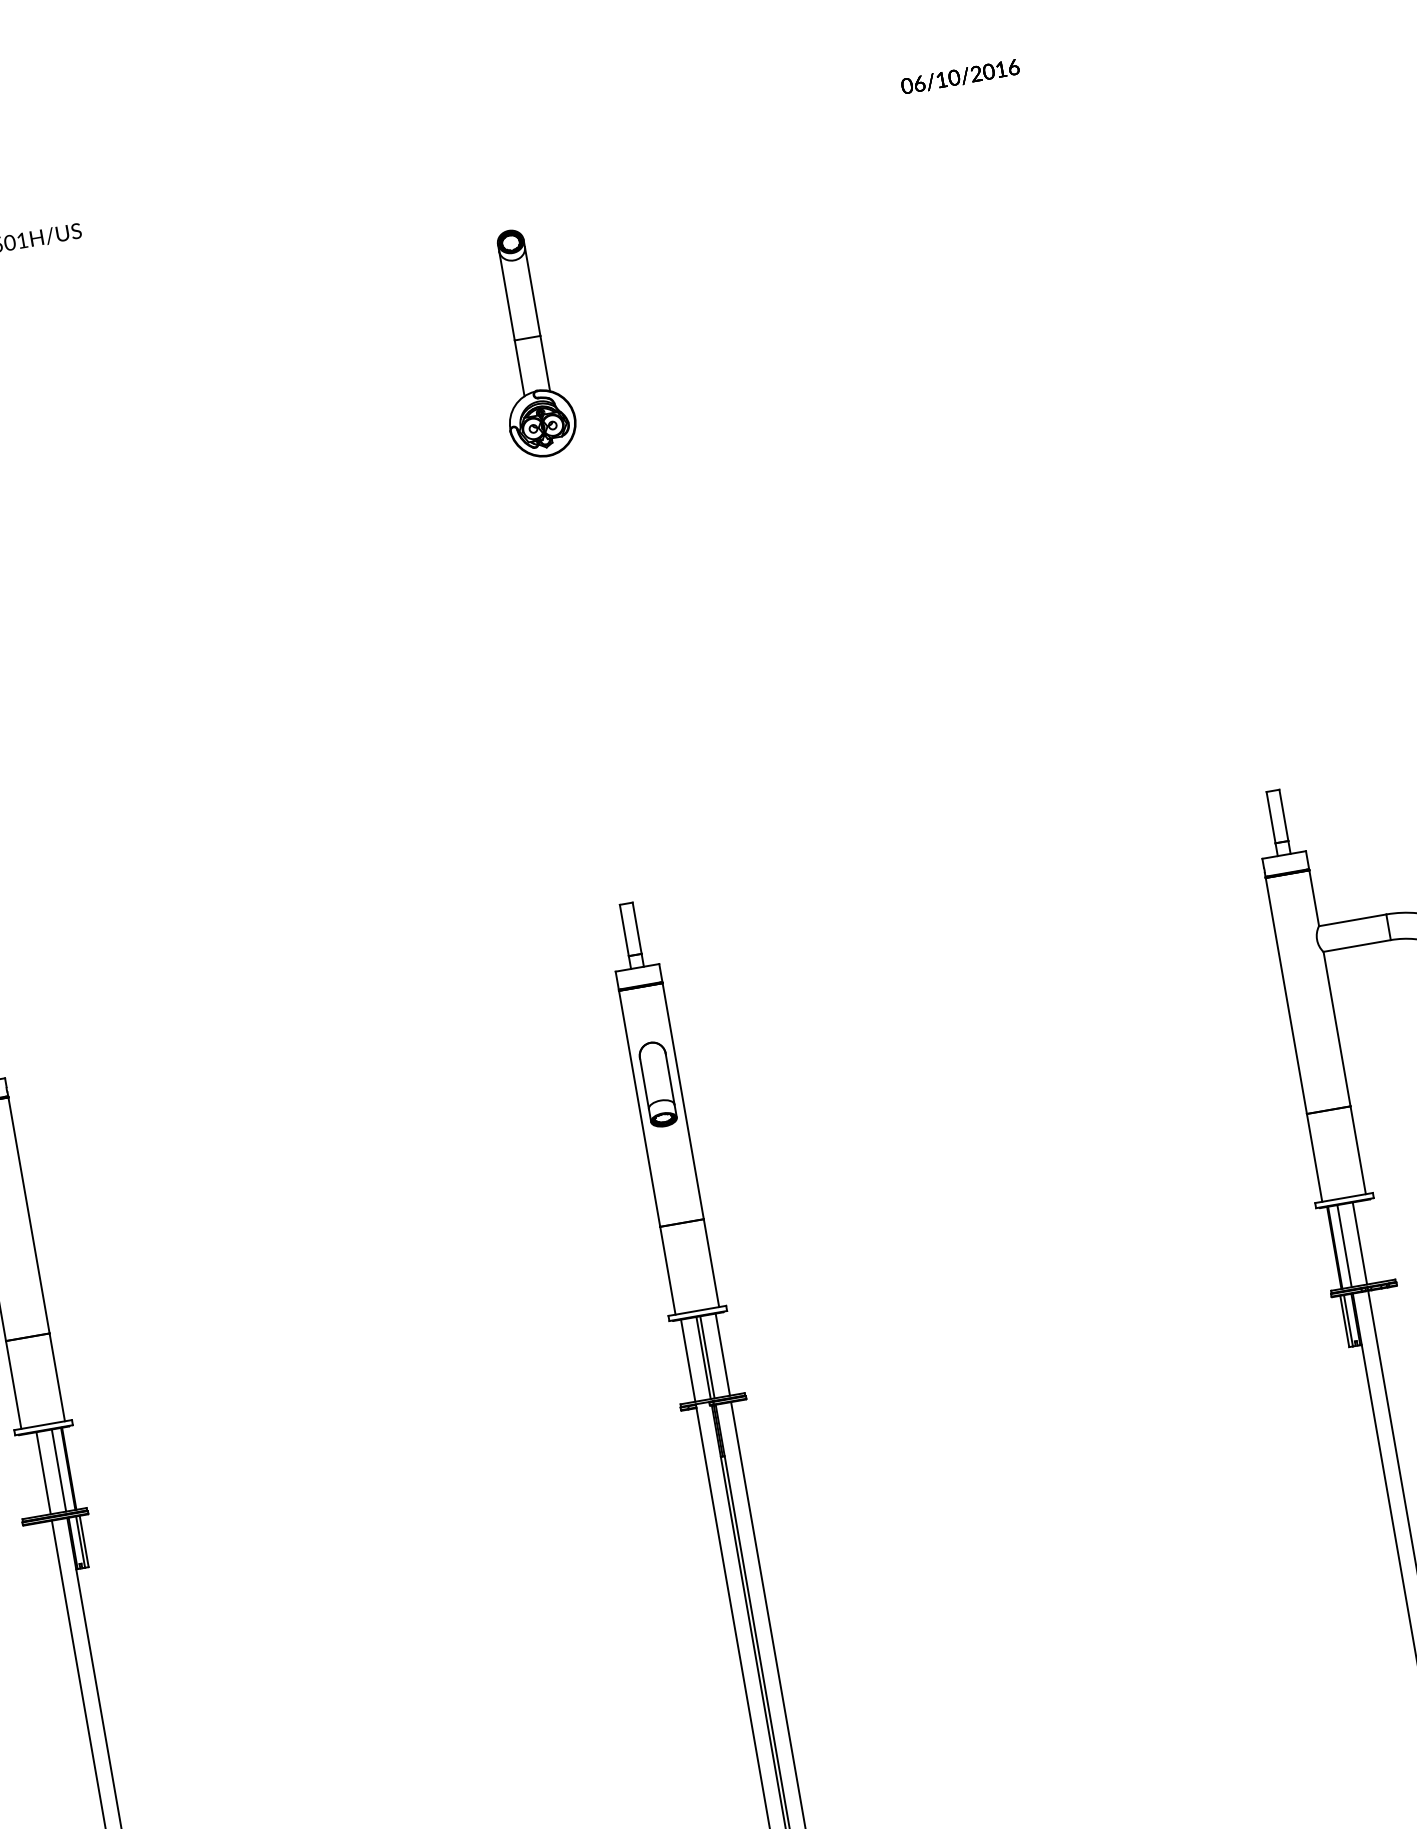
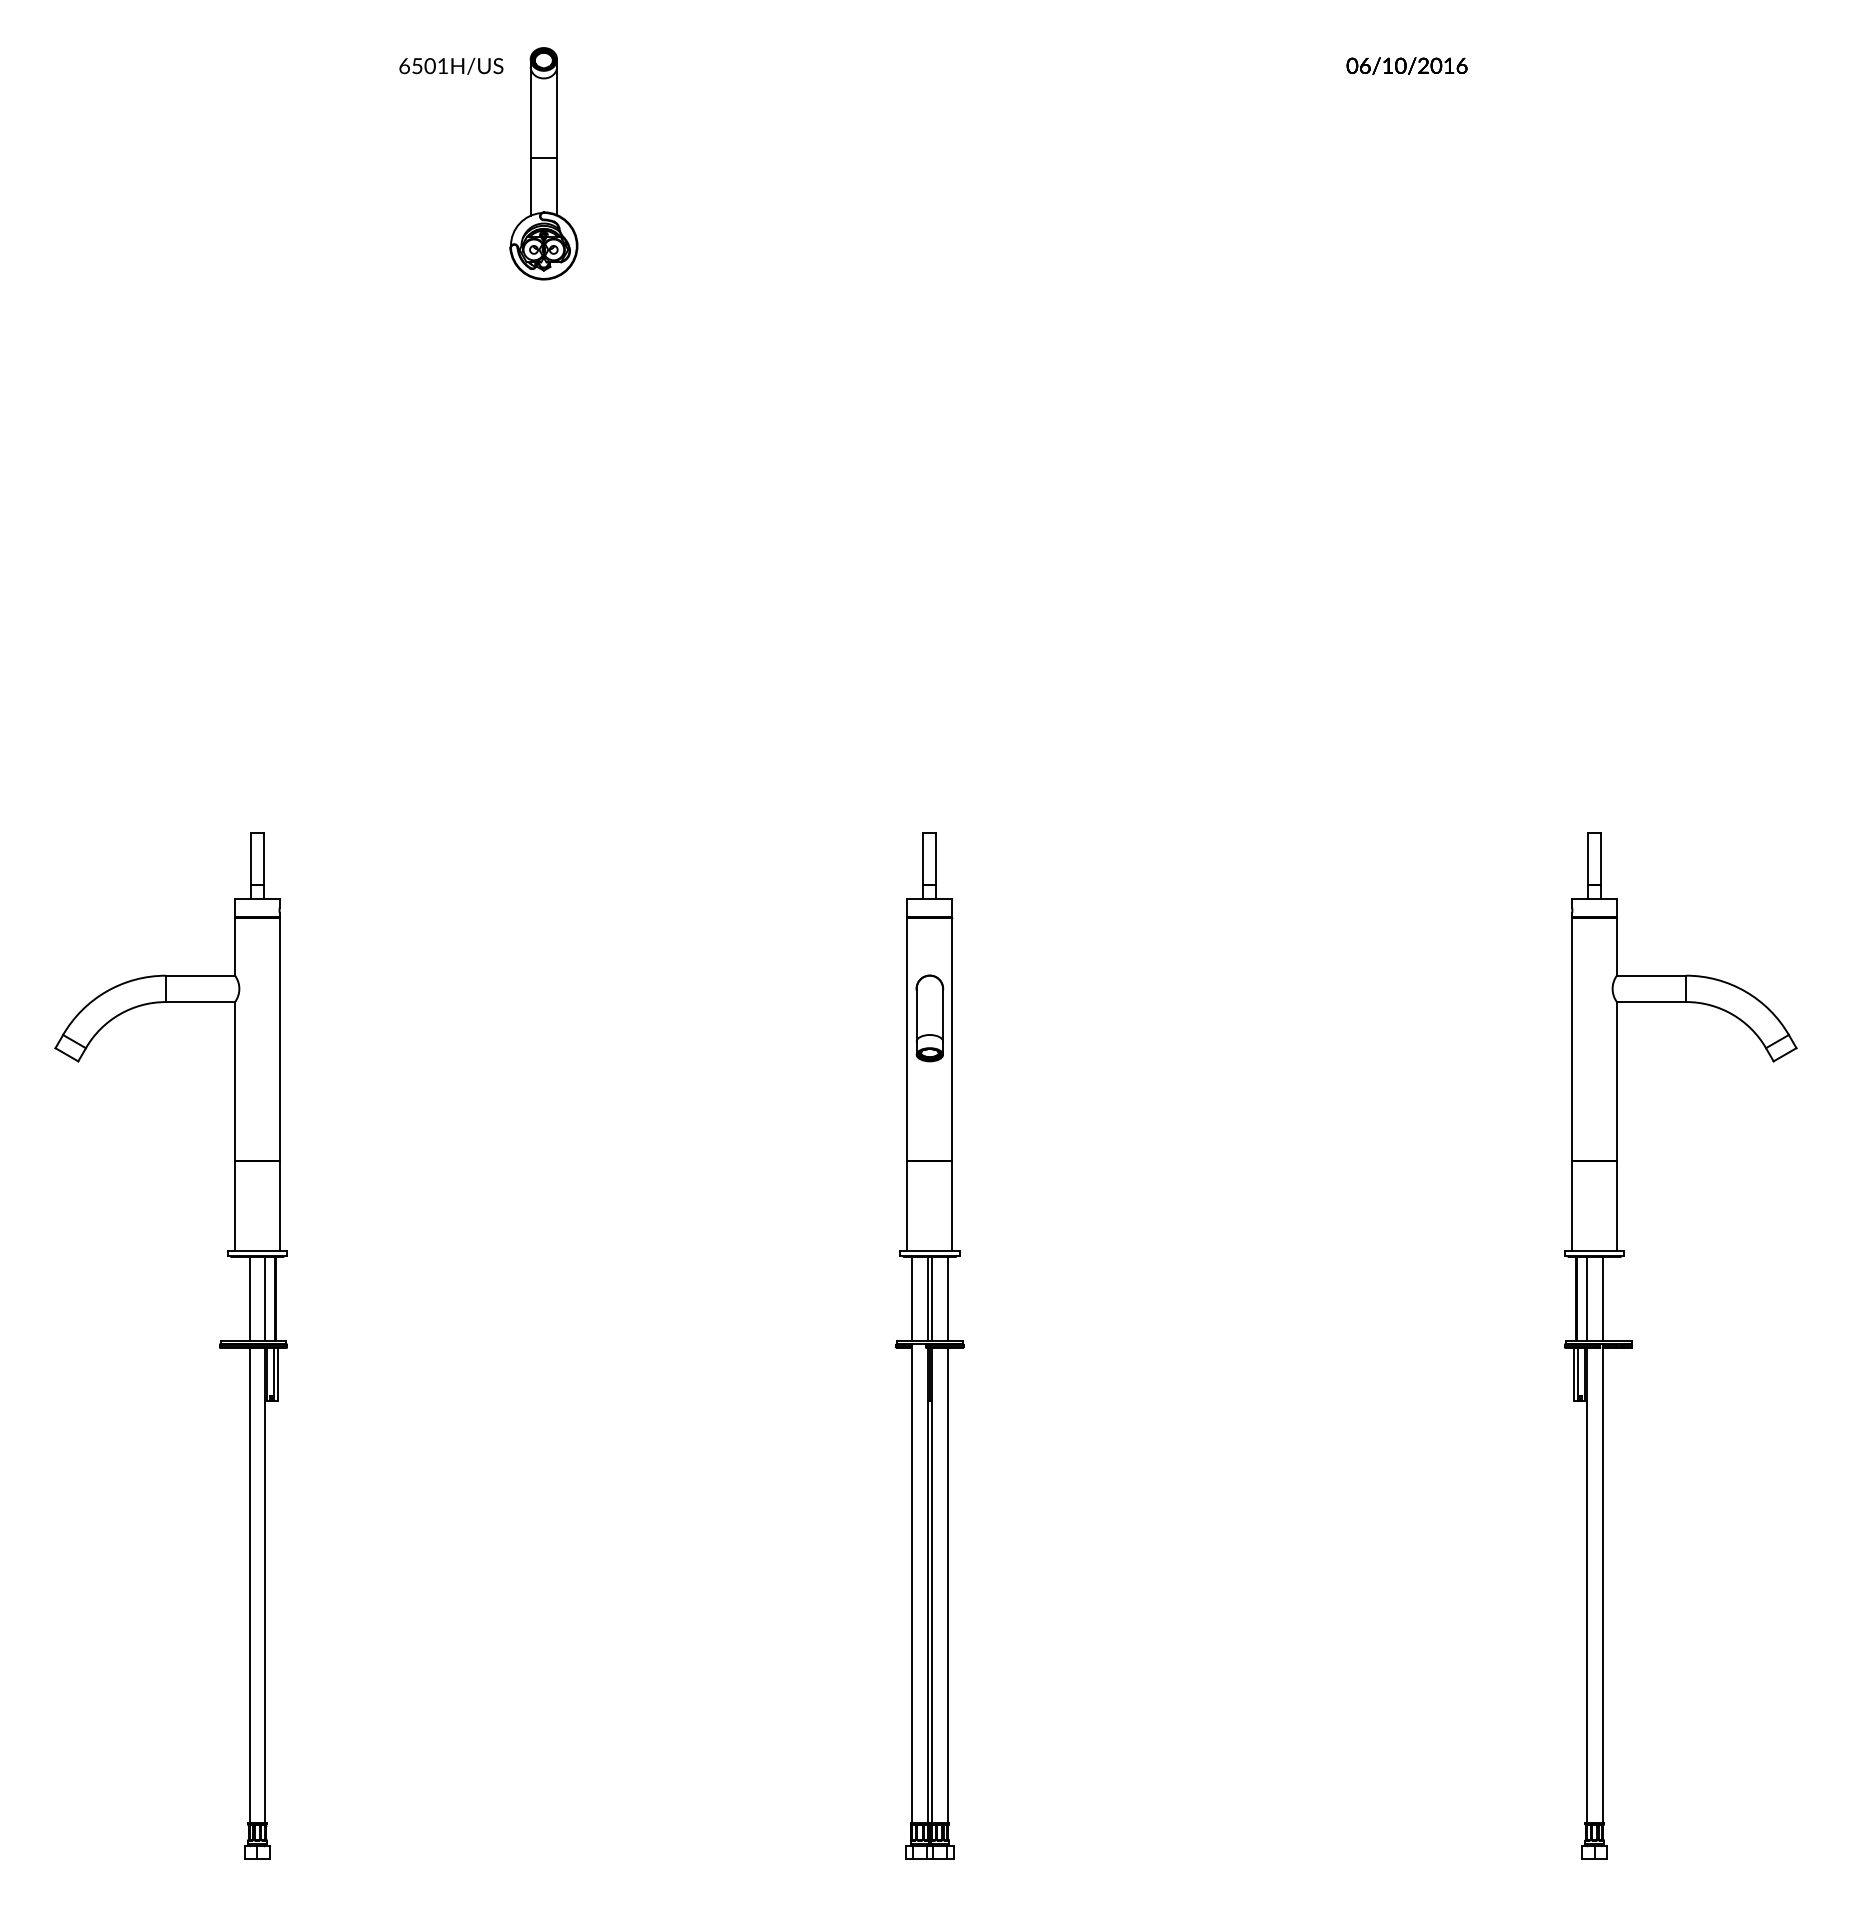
part: (528, 343) -> (543, 163), moved

